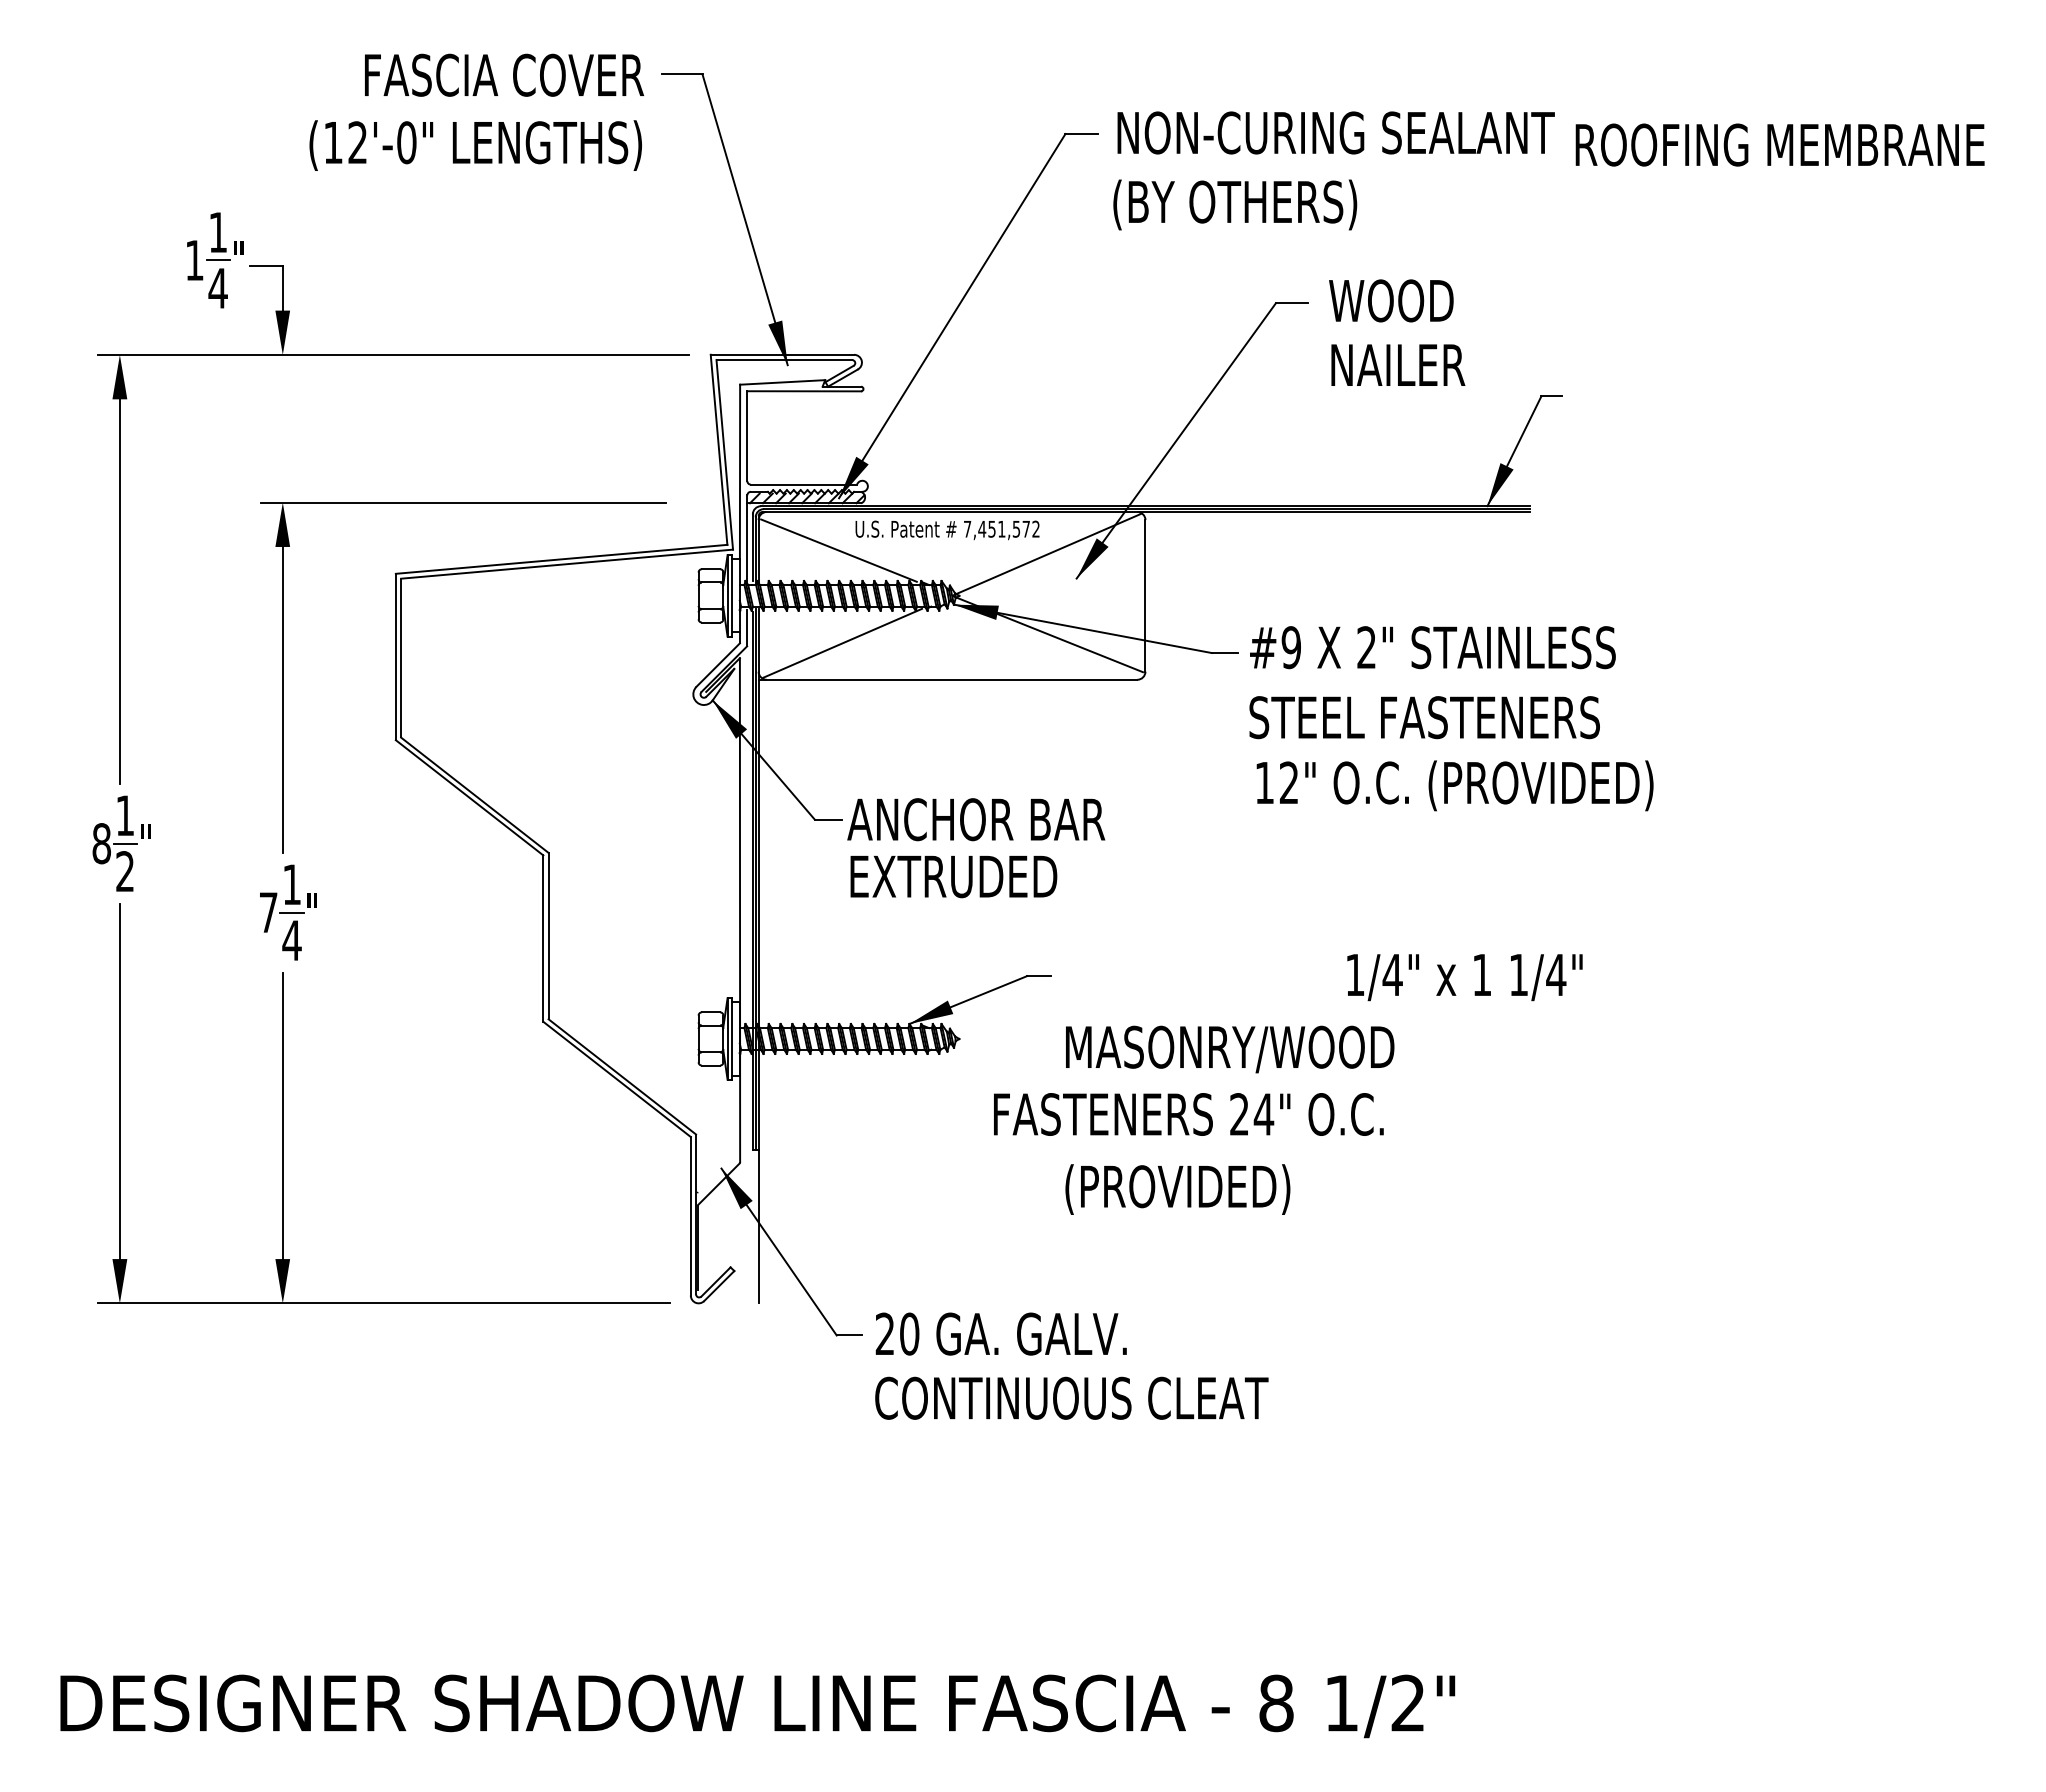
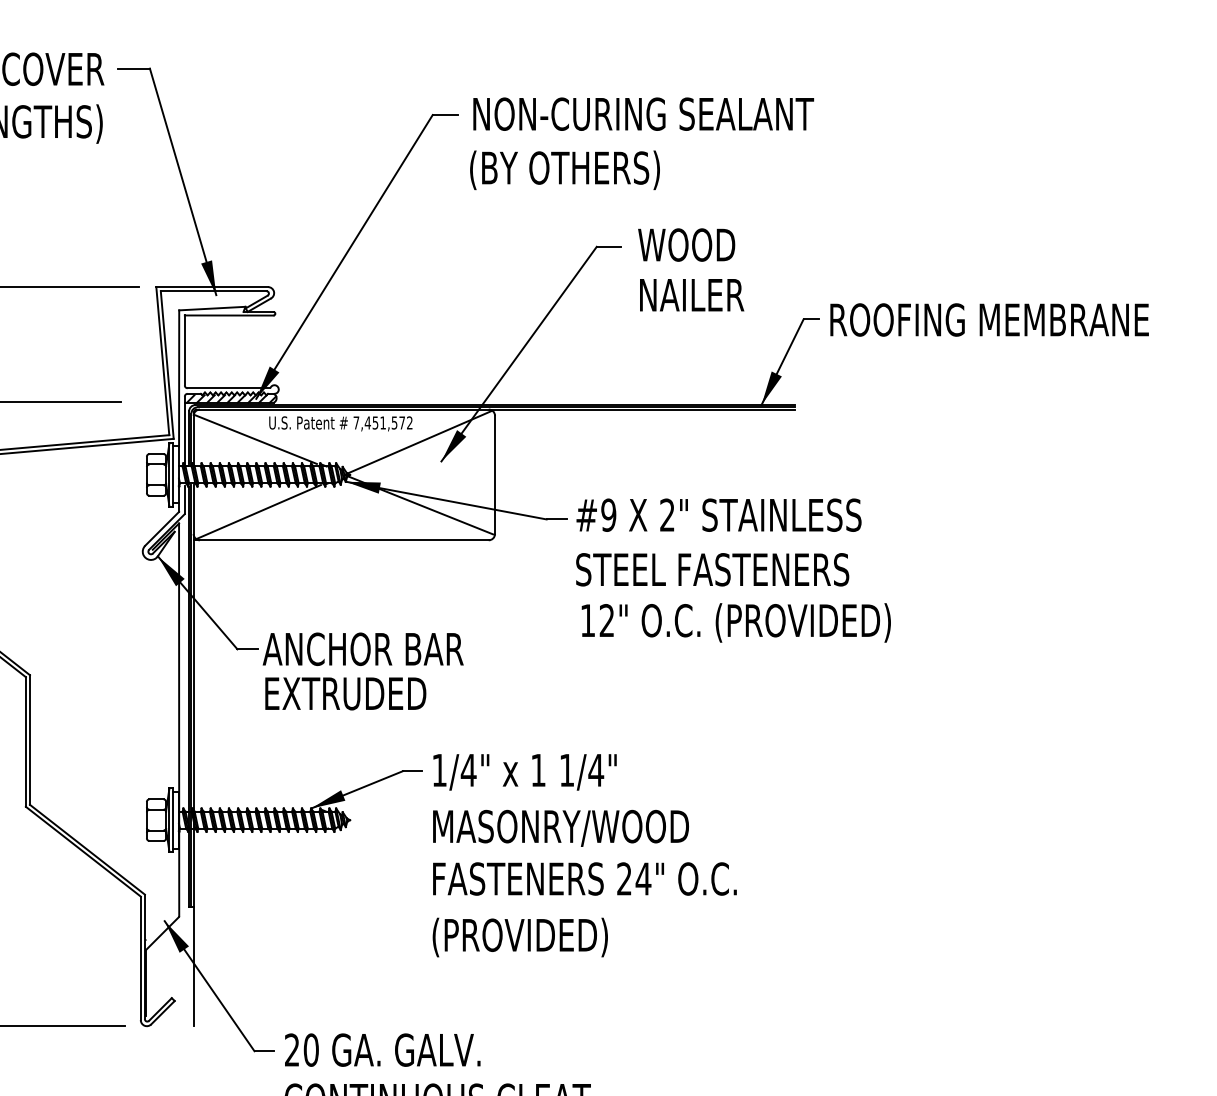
text: (1779, 144) -> (989, 319), moved
text: (1464, 977) -> (524, 772), moved
text: (1188, 1114) -> (584, 879), moved

